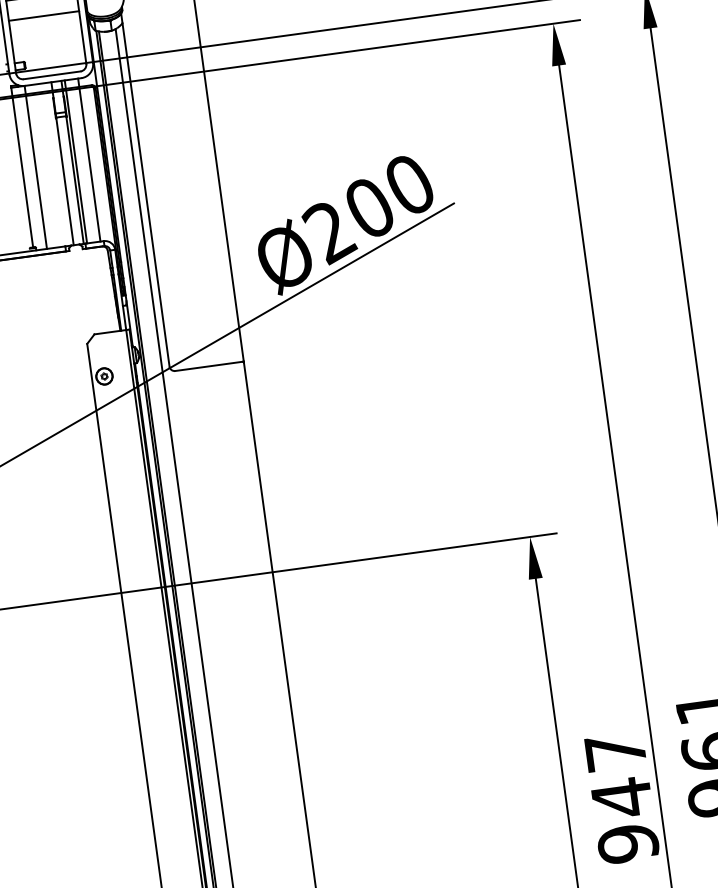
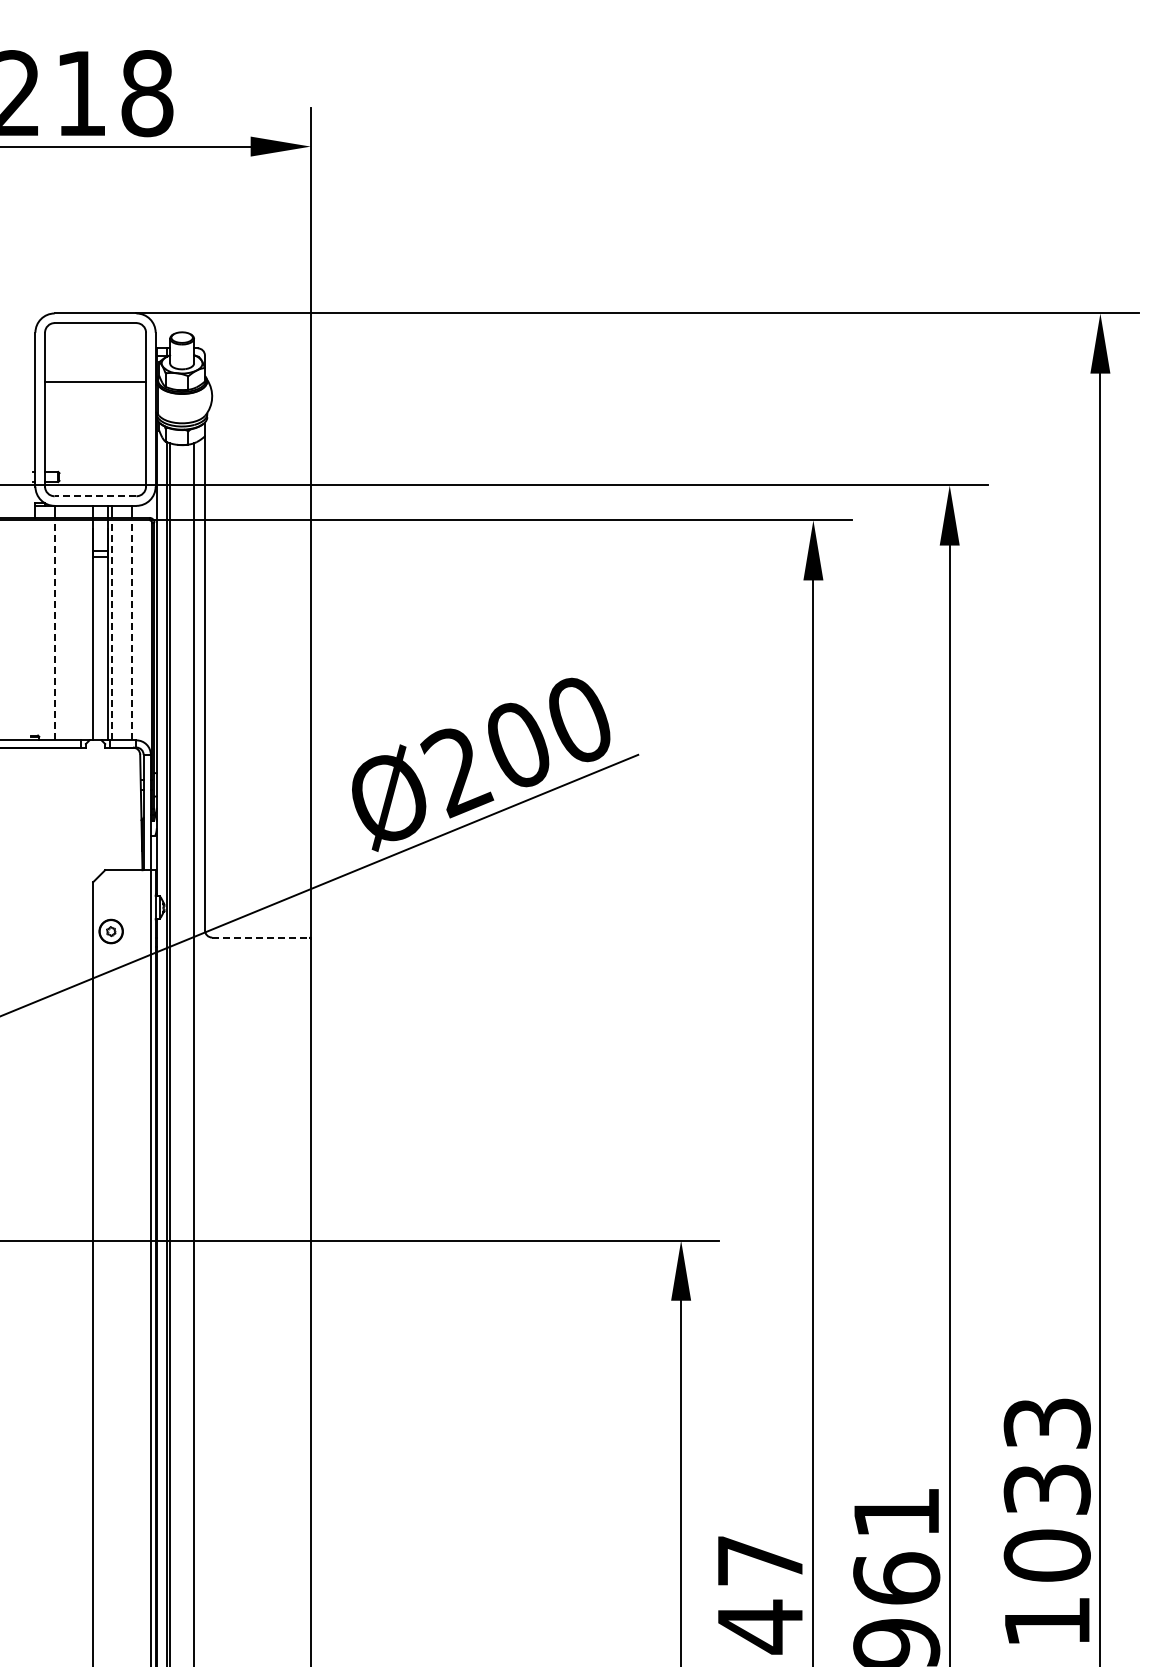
line: (43, 15) -> (95, 410), removed
line: (52, 75) -> (95, 496), solid -> dashed
line: (89, 164) -> (131, 629), solid -> dashed
line: (76, 166) -> (112, 629), solid -> dashed
line: (36, 171) -> (54, 629), solid -> dashed
line: (22, 172) -> (35, 627), removed
line: (208, 366) -> (260, 937), solid -> dashed

